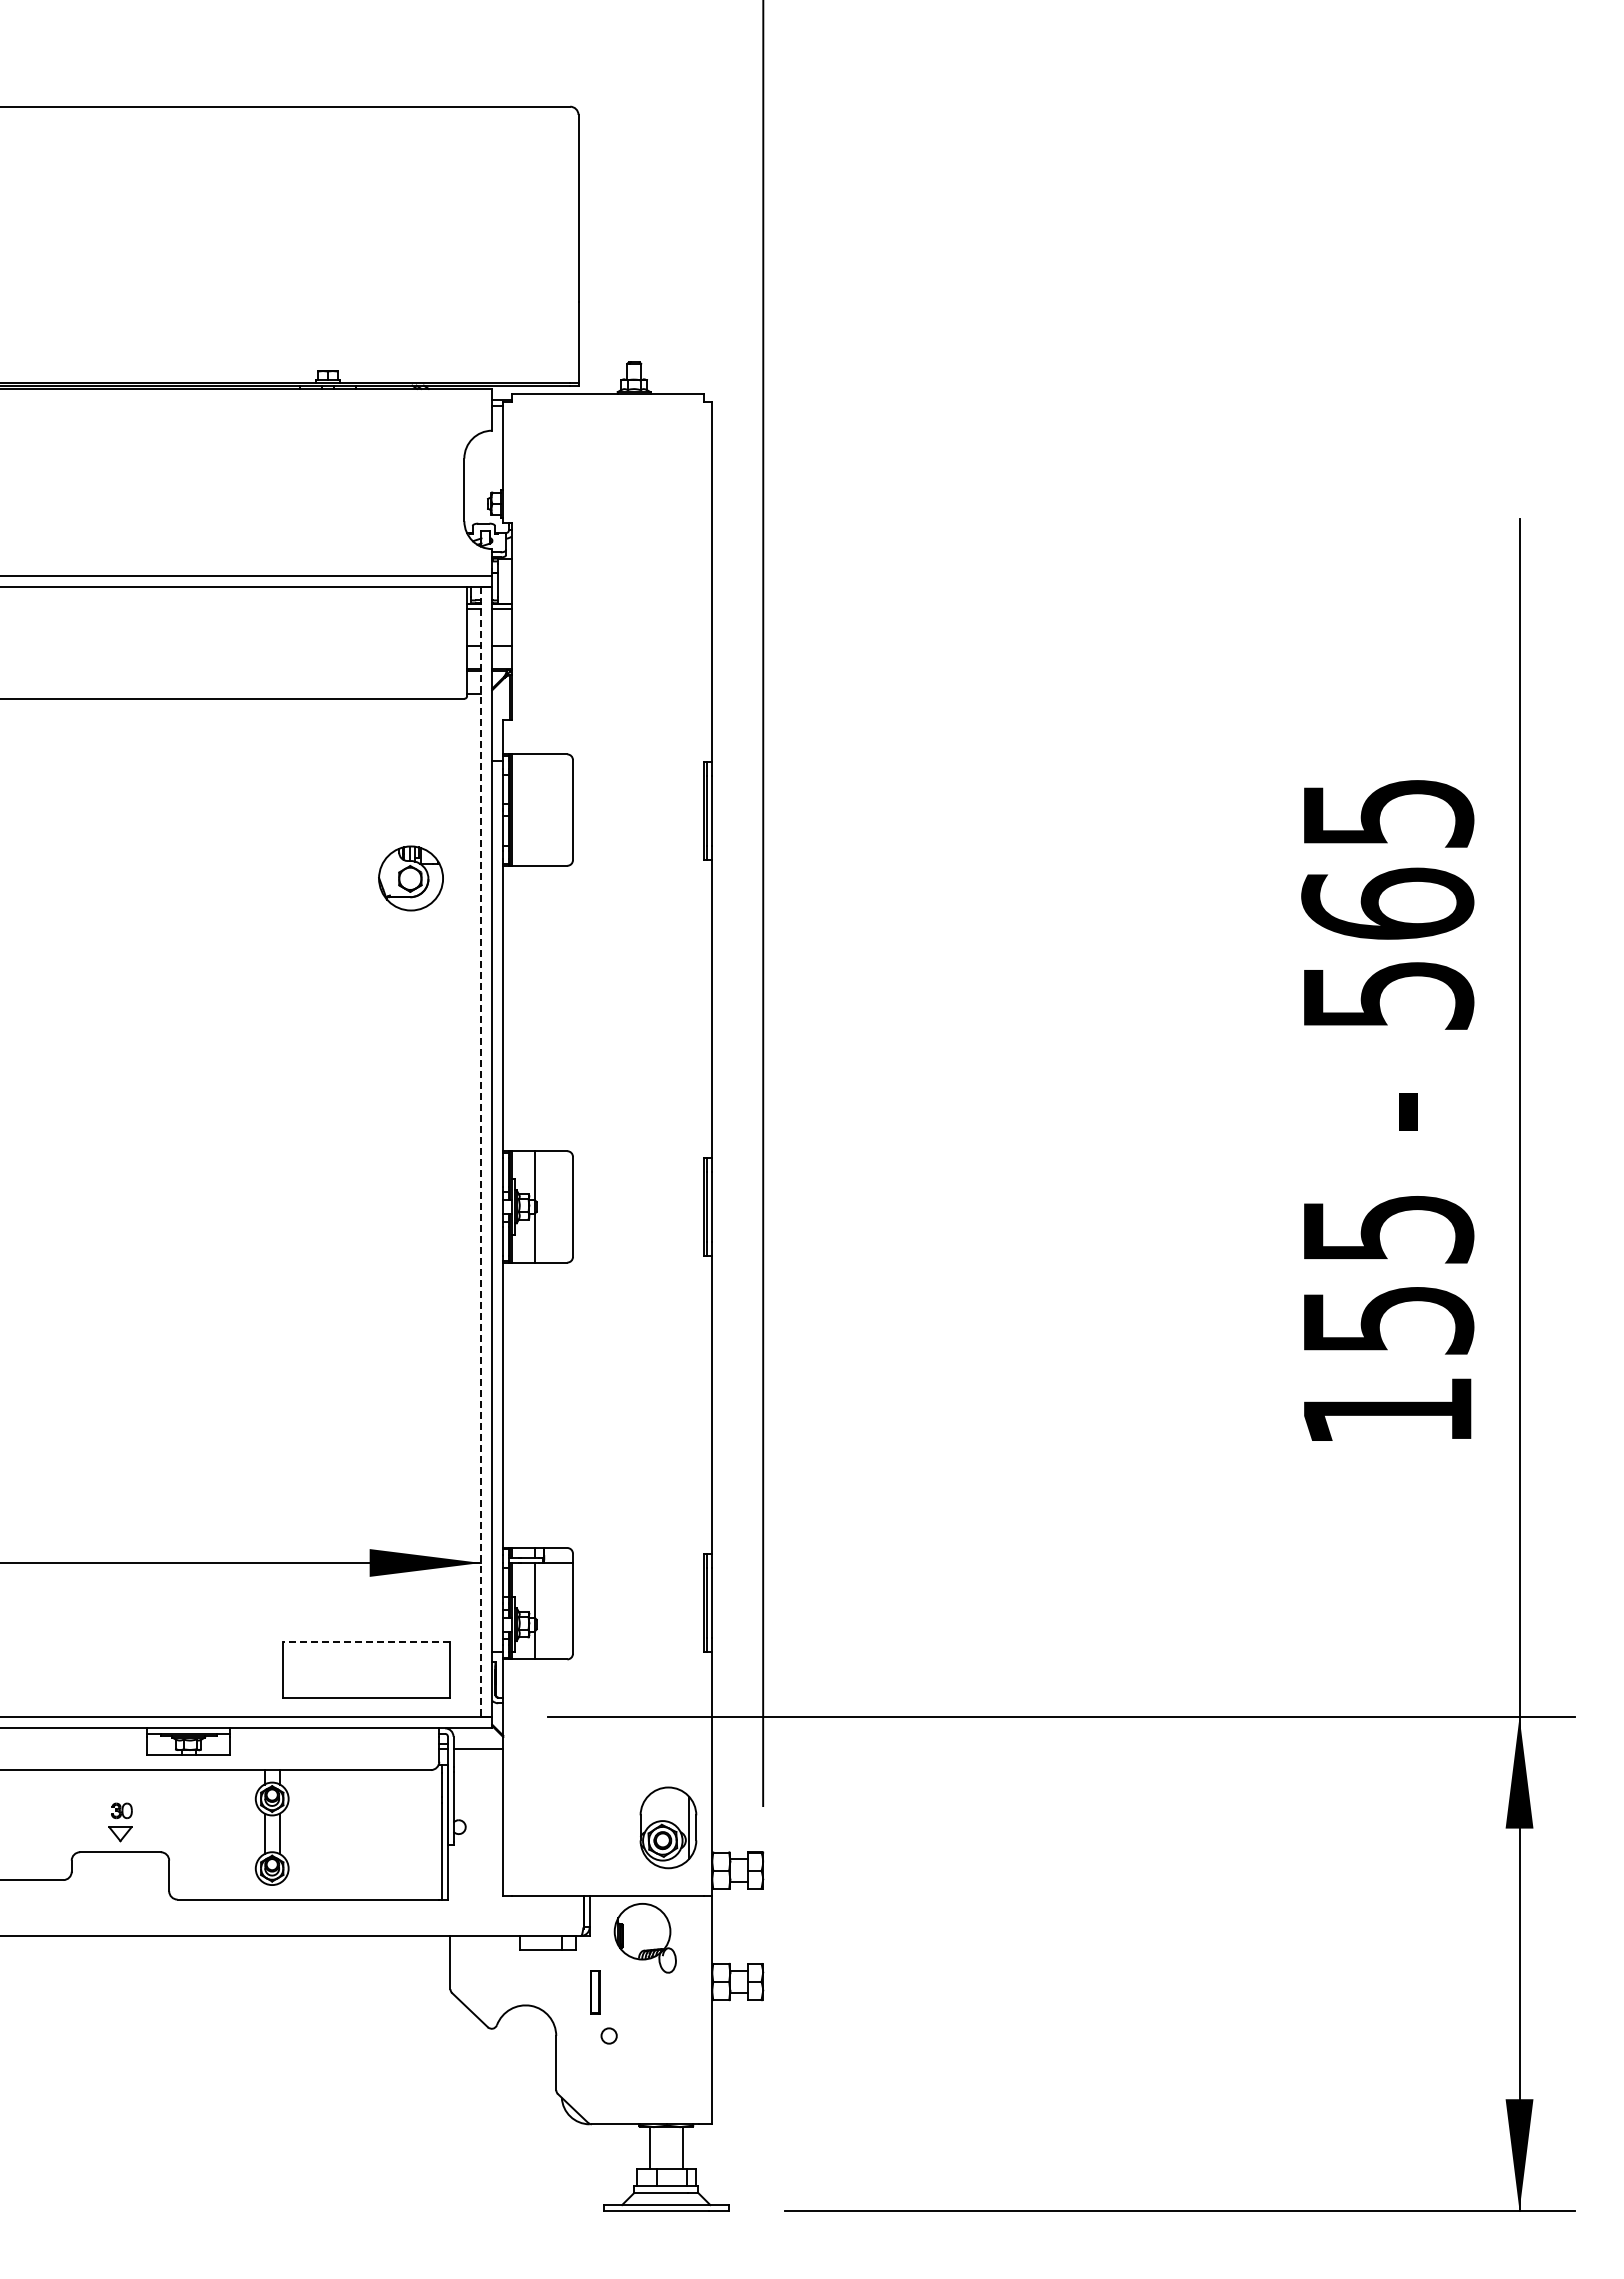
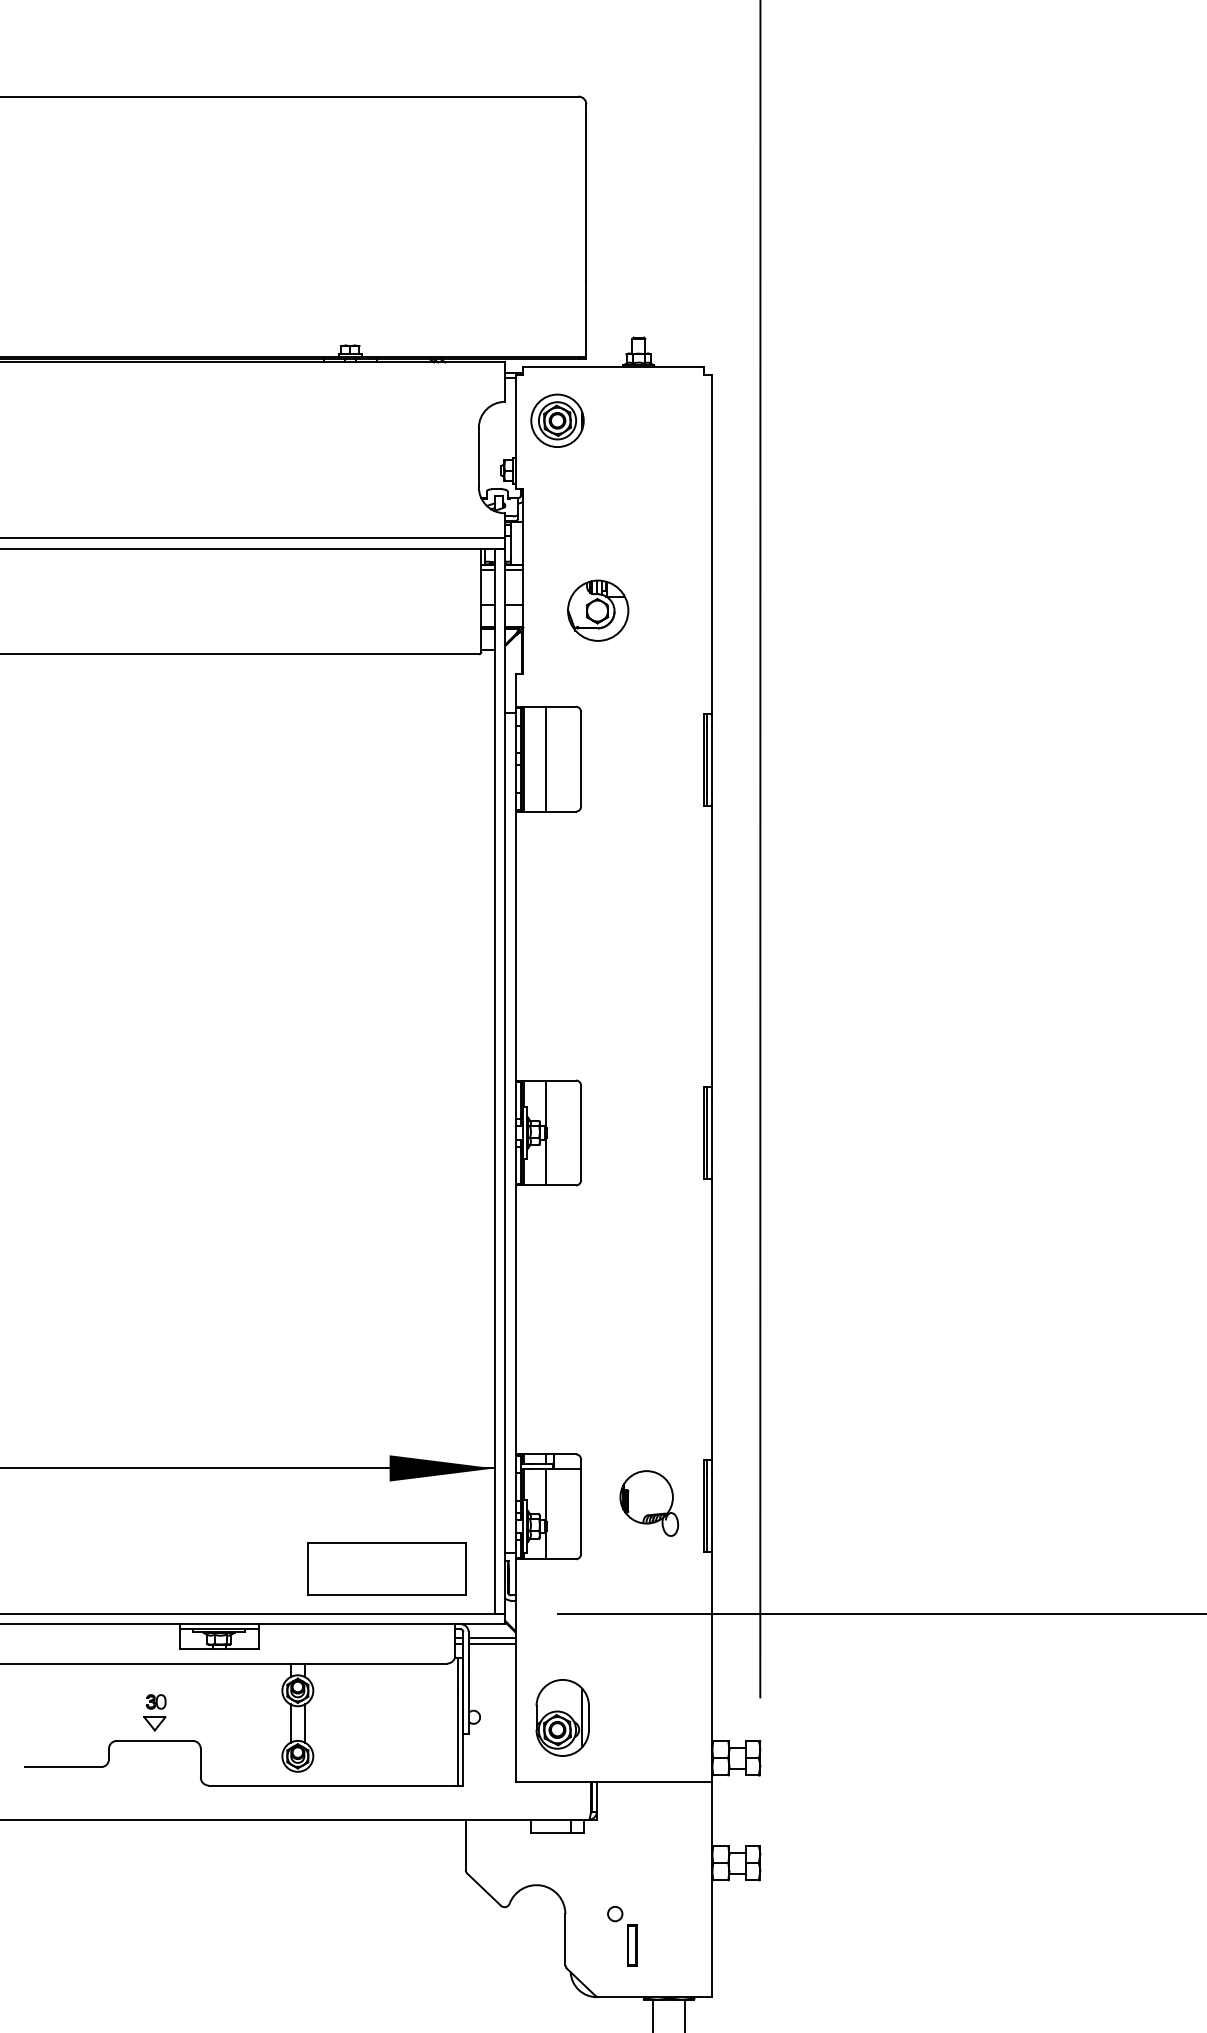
part: (547, 450) -> (557, 420), added
line: (535, 809) -> (545, 758), added
part: (410, 878) -> (597, 610), moved
line: (481, 1152) -> (494, 1081), dashed -> solid
line: (366, 1641) -> (386, 1542), dashed -> solid
line: (478, 1743) -> (492, 1638), added
part: (668, 1827) -> (562, 1717), moved
part: (644, 1938) -> (648, 1503), moved
part: (595, 1992) -> (632, 1945), moved

